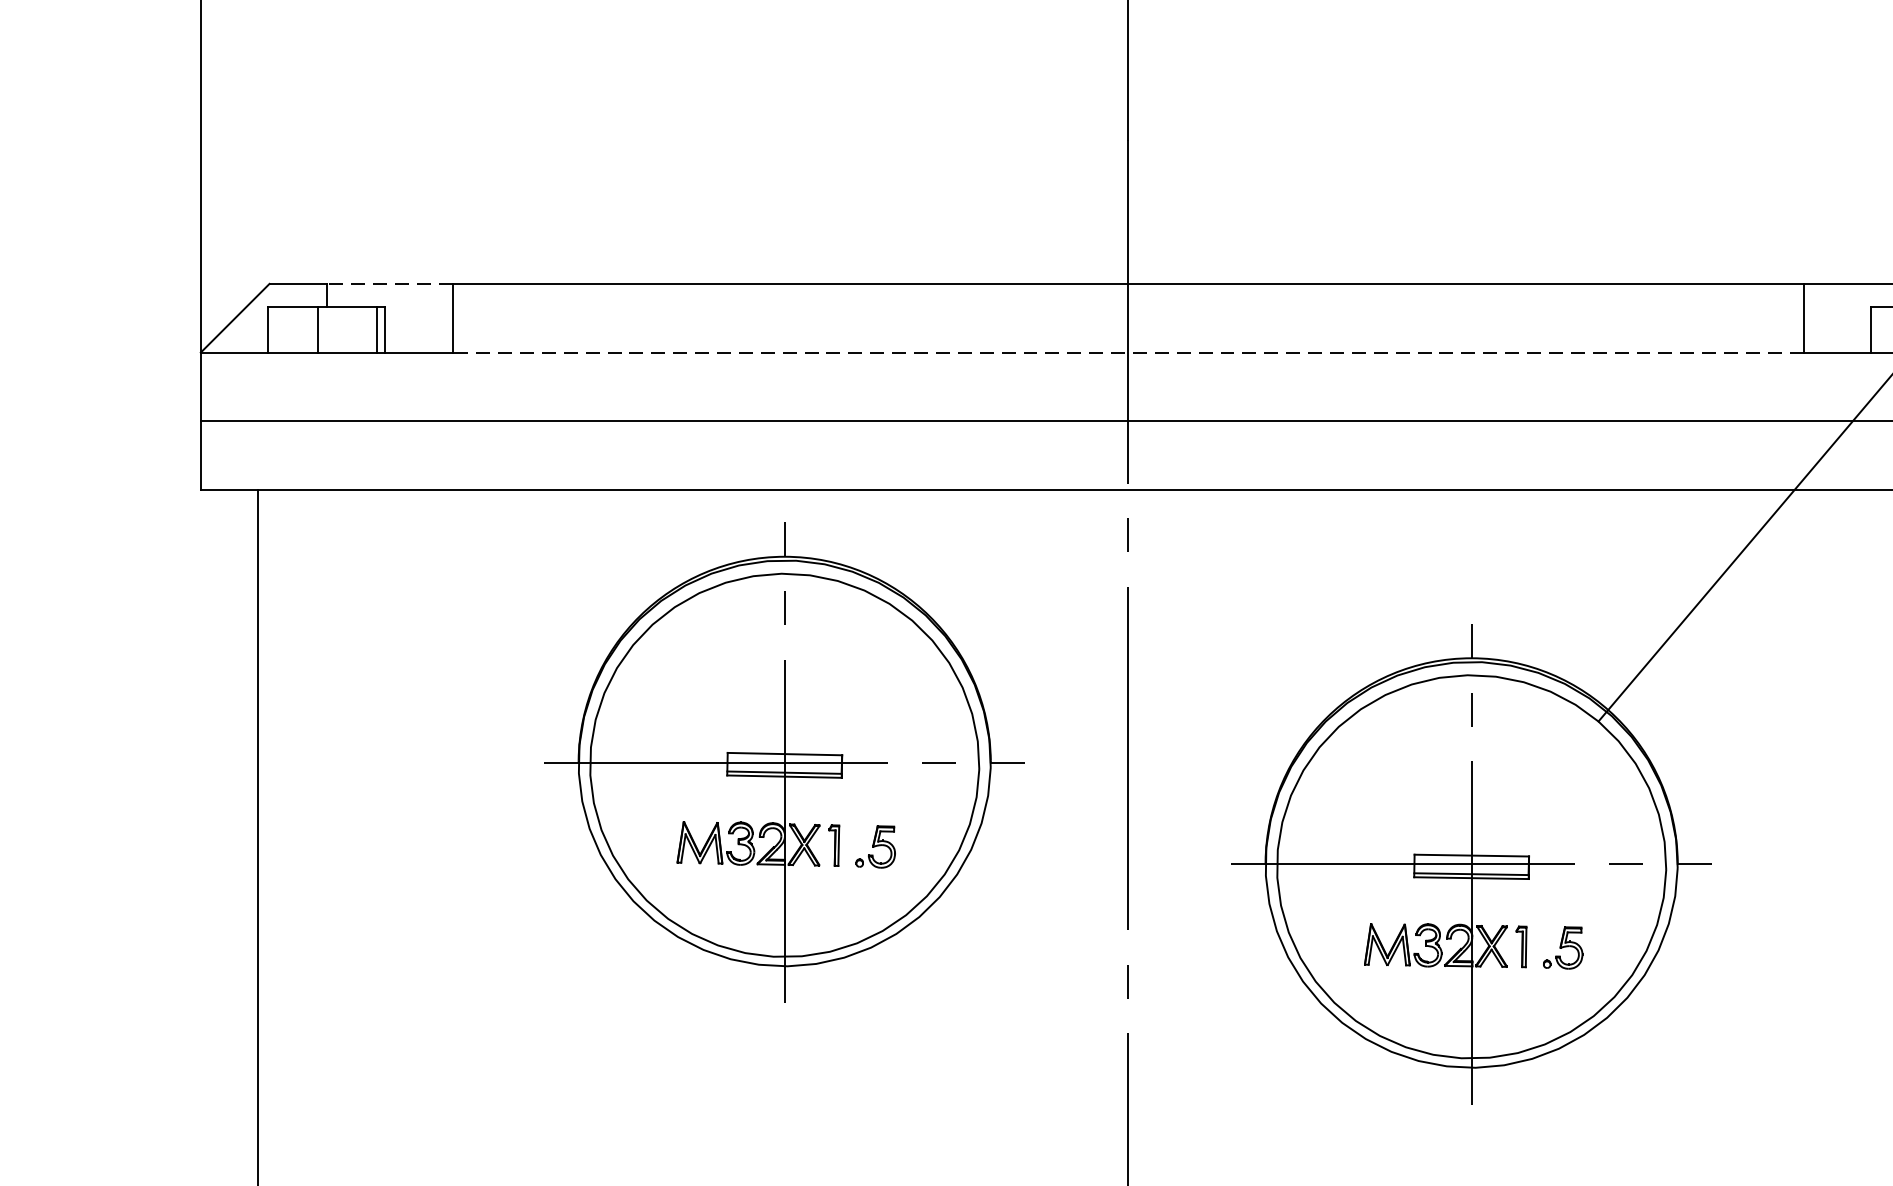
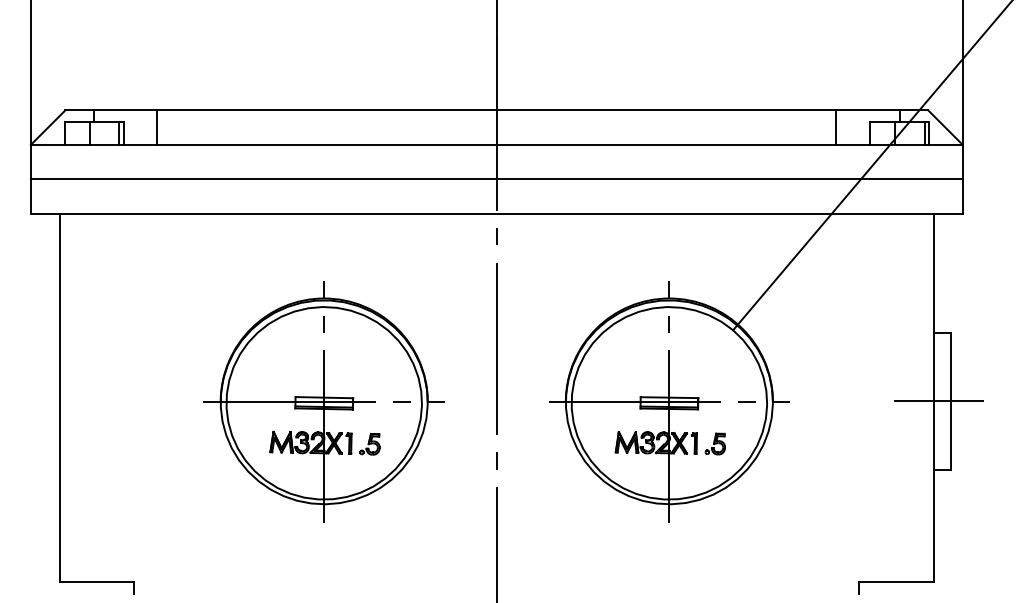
line: (389, 284) -> (125, 110), dashed -> solid
line: (1127, 351) -> (496, 144), dashed -> solid
part: (783, 761) -> (323, 401), moved

